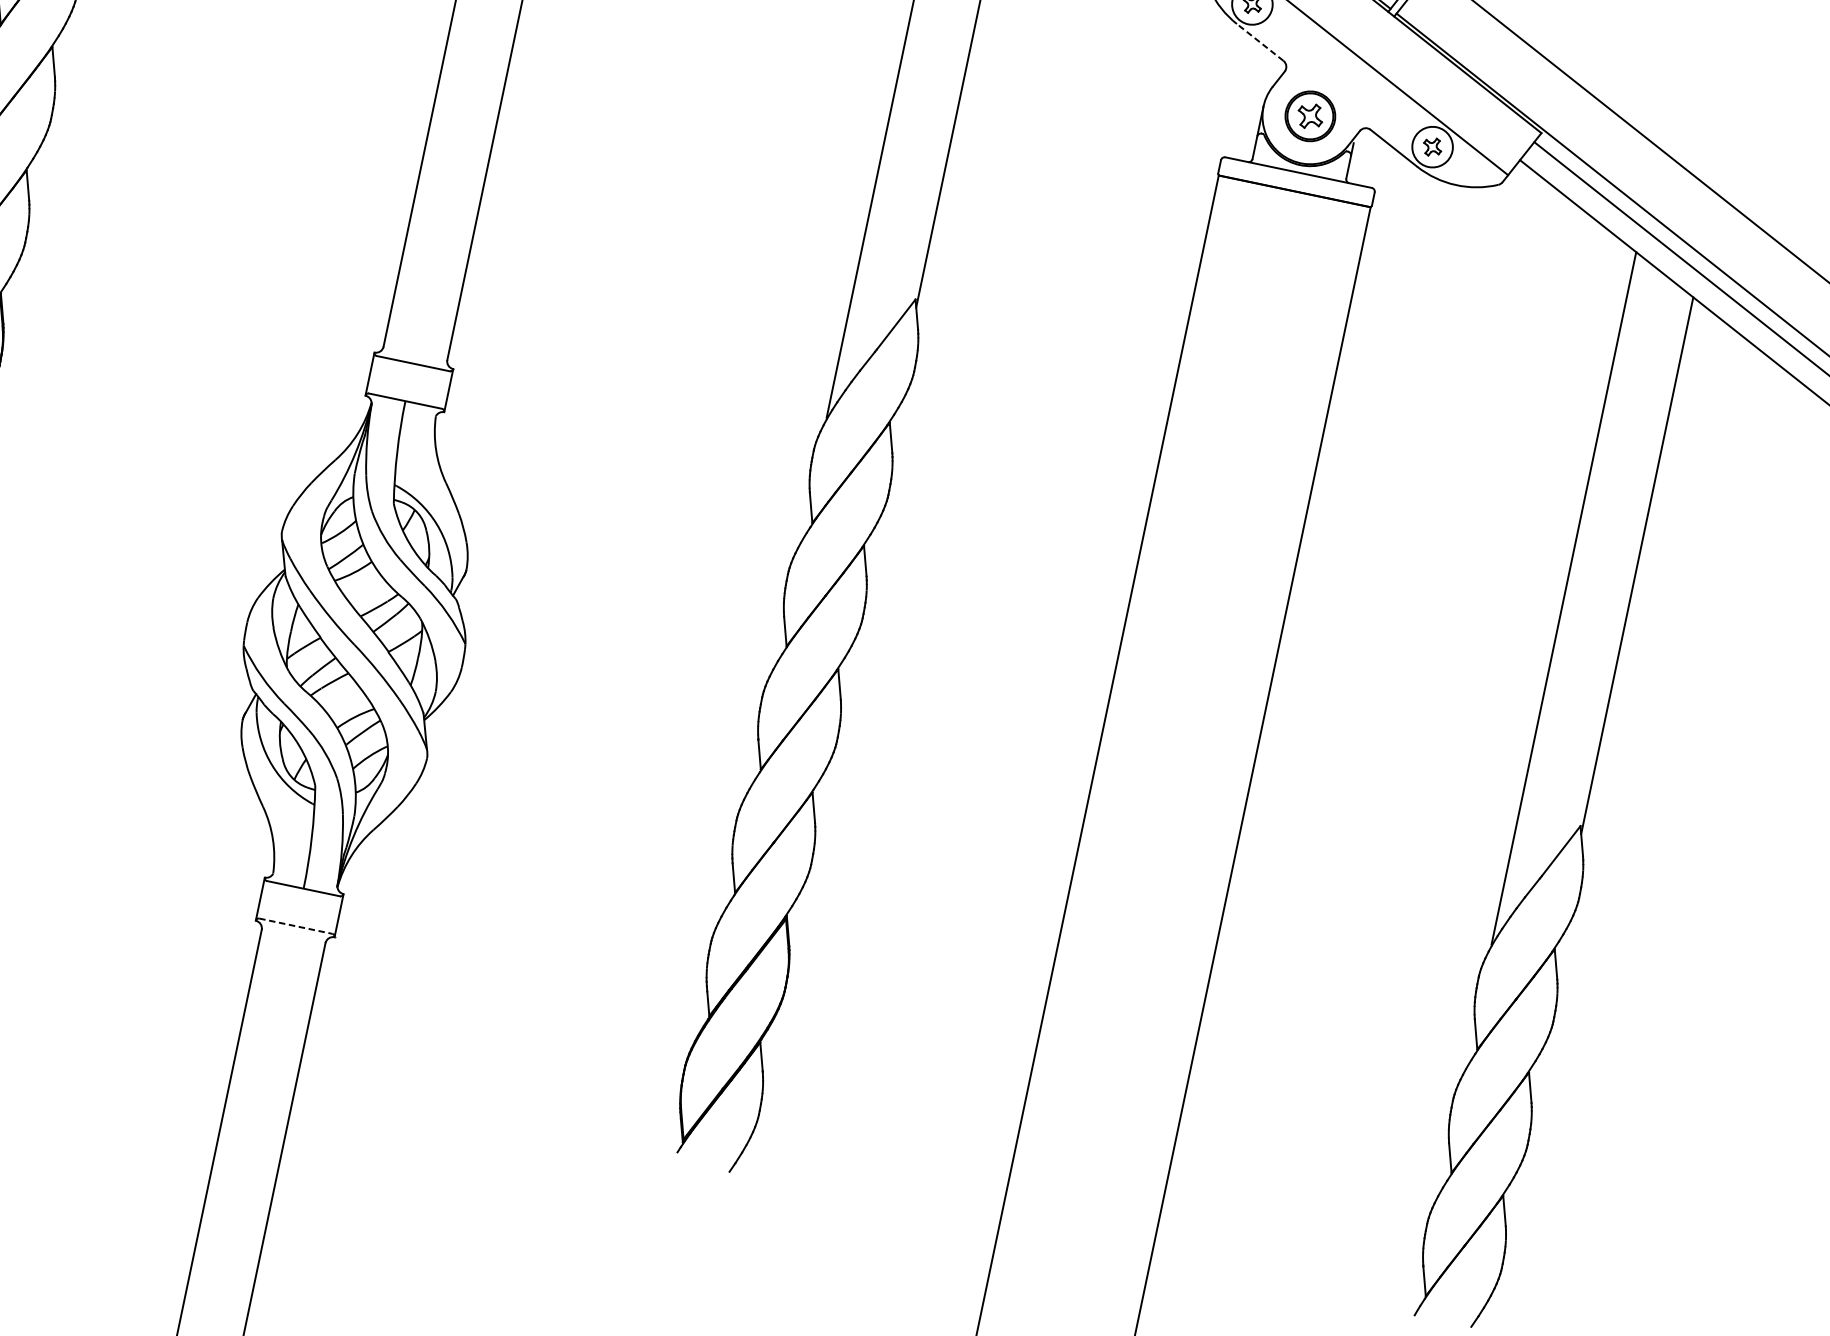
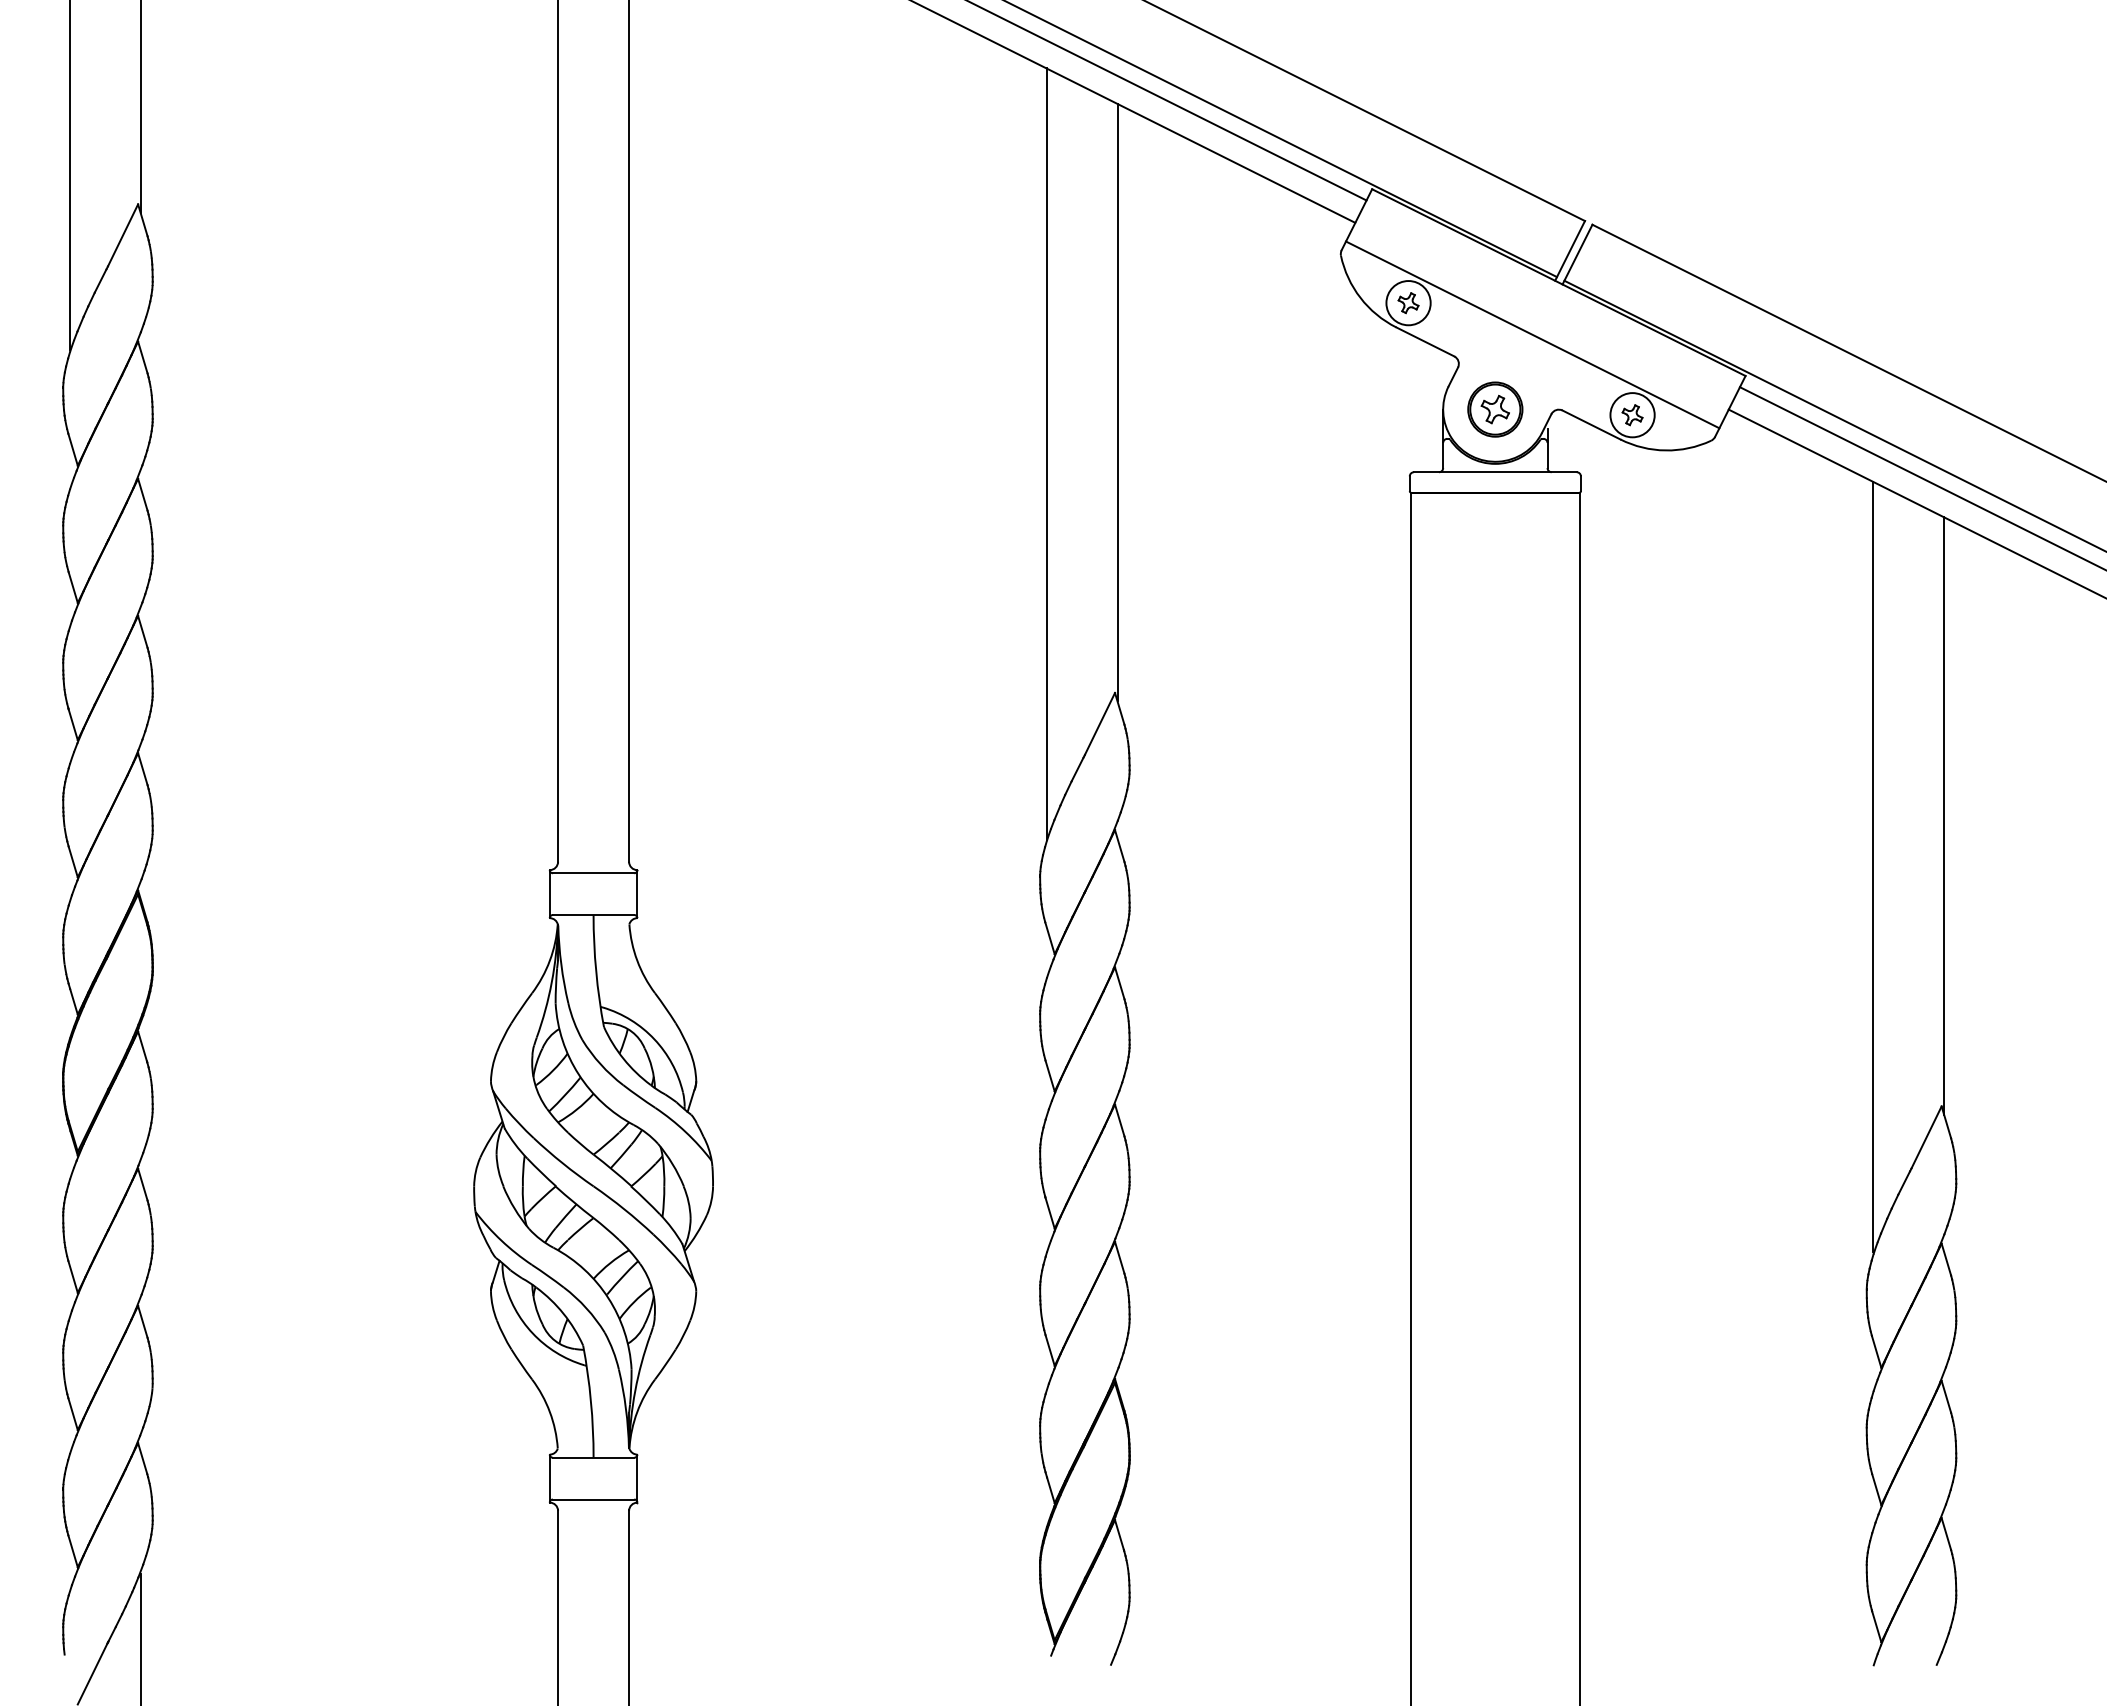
line: (1259, 41) -> (1424, 341), dashed -> solid
line: (295, 926) -> (593, 1499), dashed -> solid

